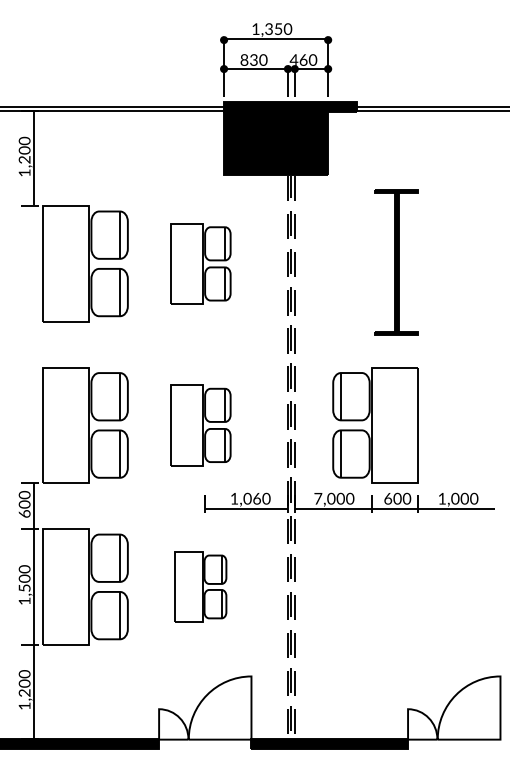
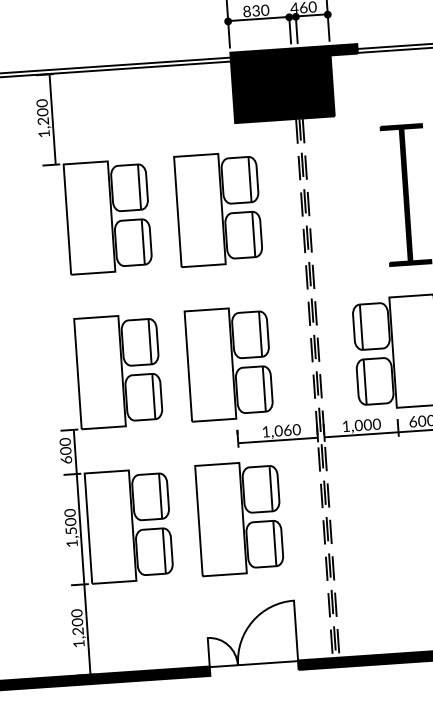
part: (200, 263) -> (218, 208), size x1.43
part: (200, 425) -> (228, 363), size x1.43
text: (318, 498) -> (346, 426), 7,000 -> 1,000
part: (200, 586) -> (239, 517), size x1.67

